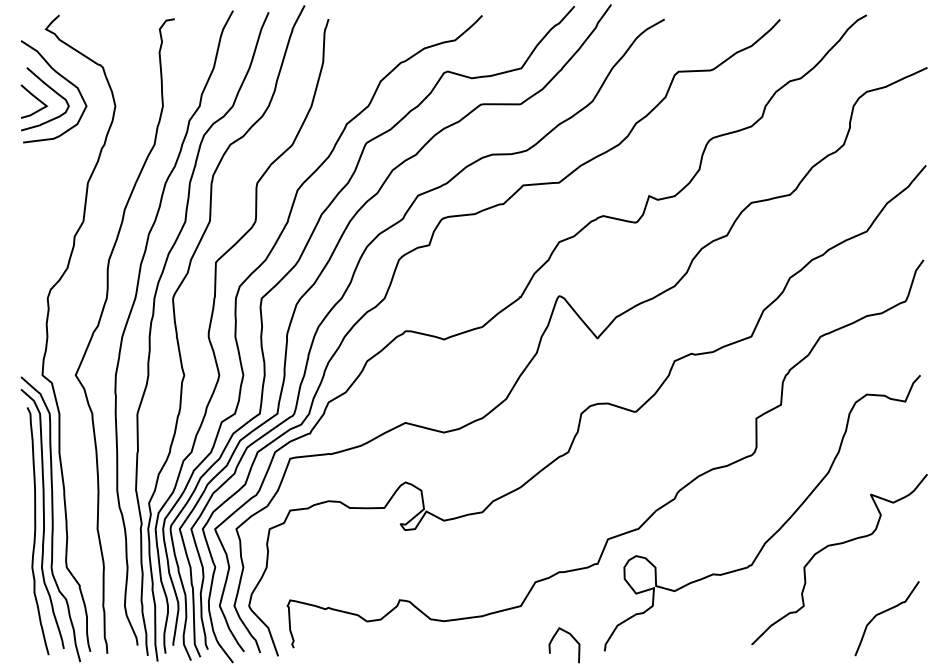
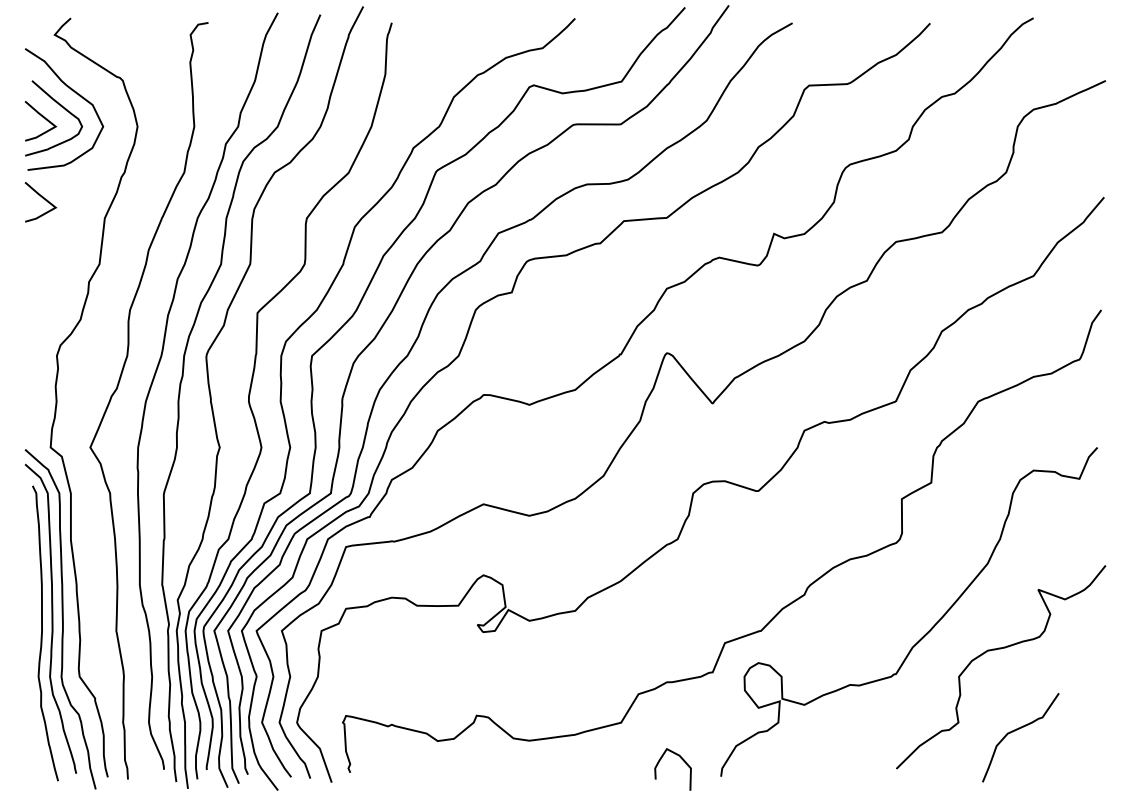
line: (36, 167) -> (43, 199), added
curve: (884, 612) -> (1017, 730), moved

